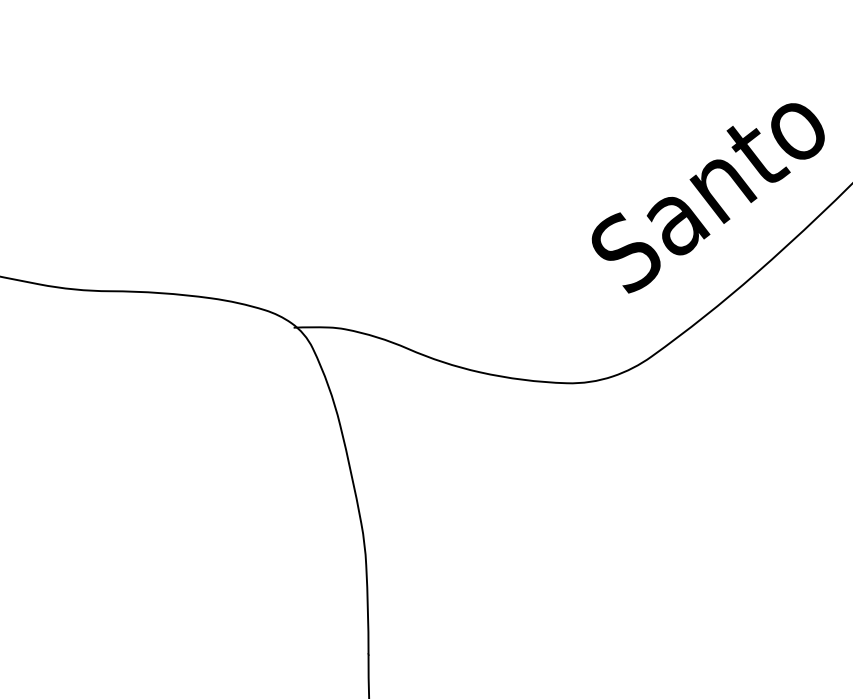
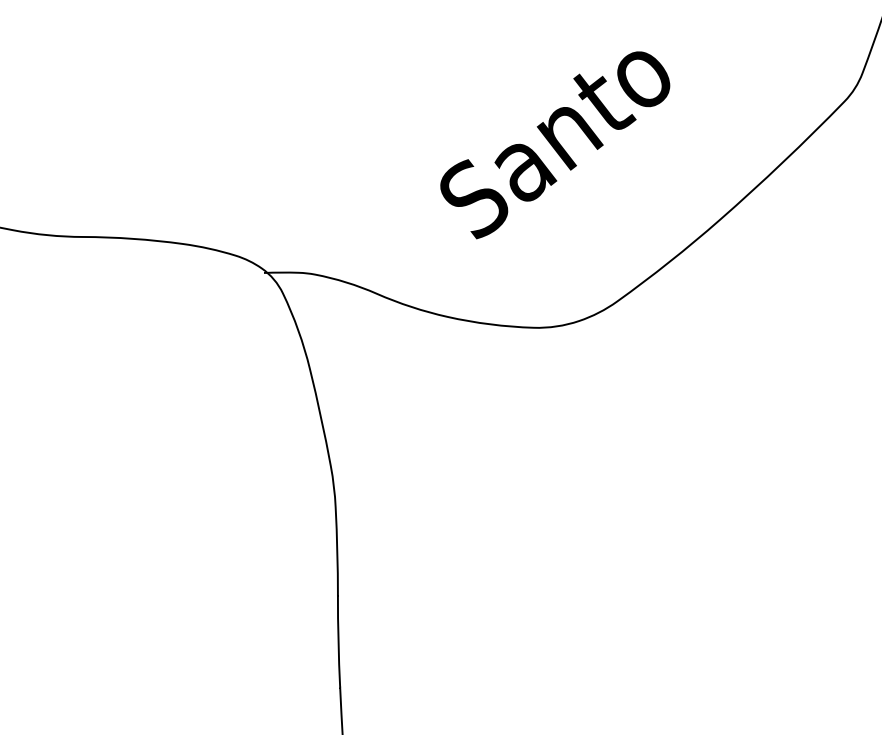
text: (708, 198) -> (555, 145), moved

